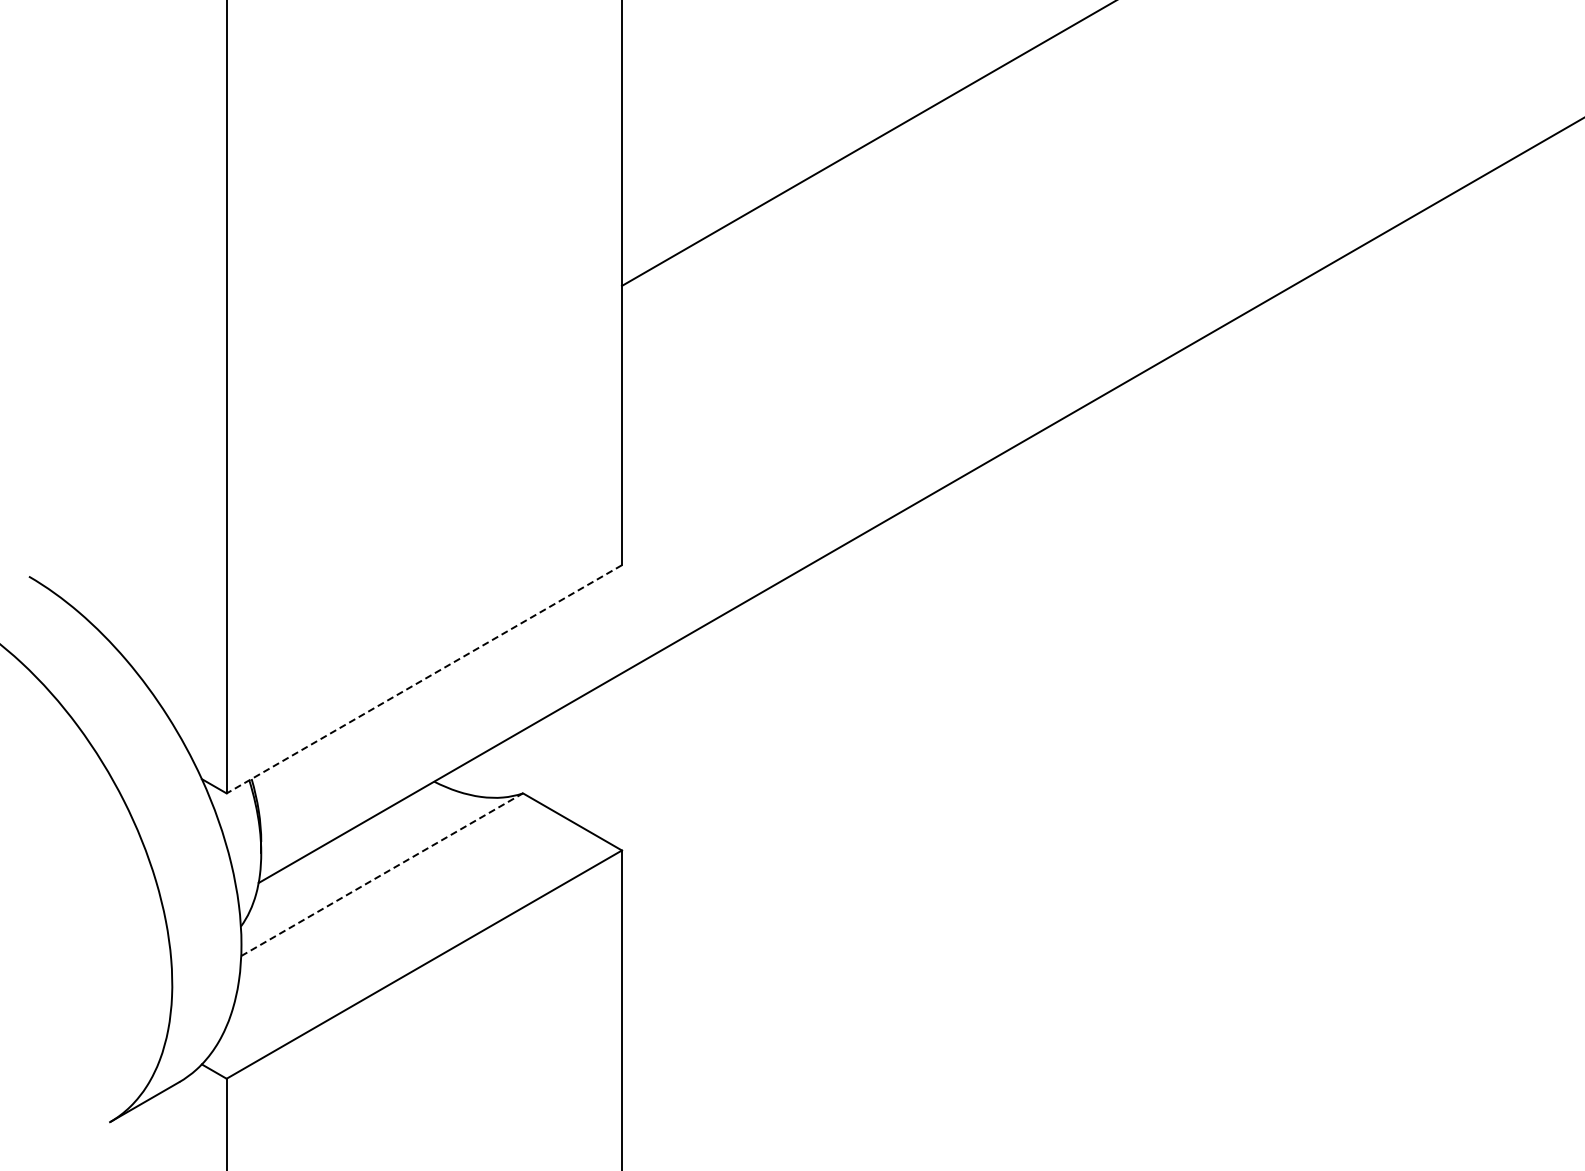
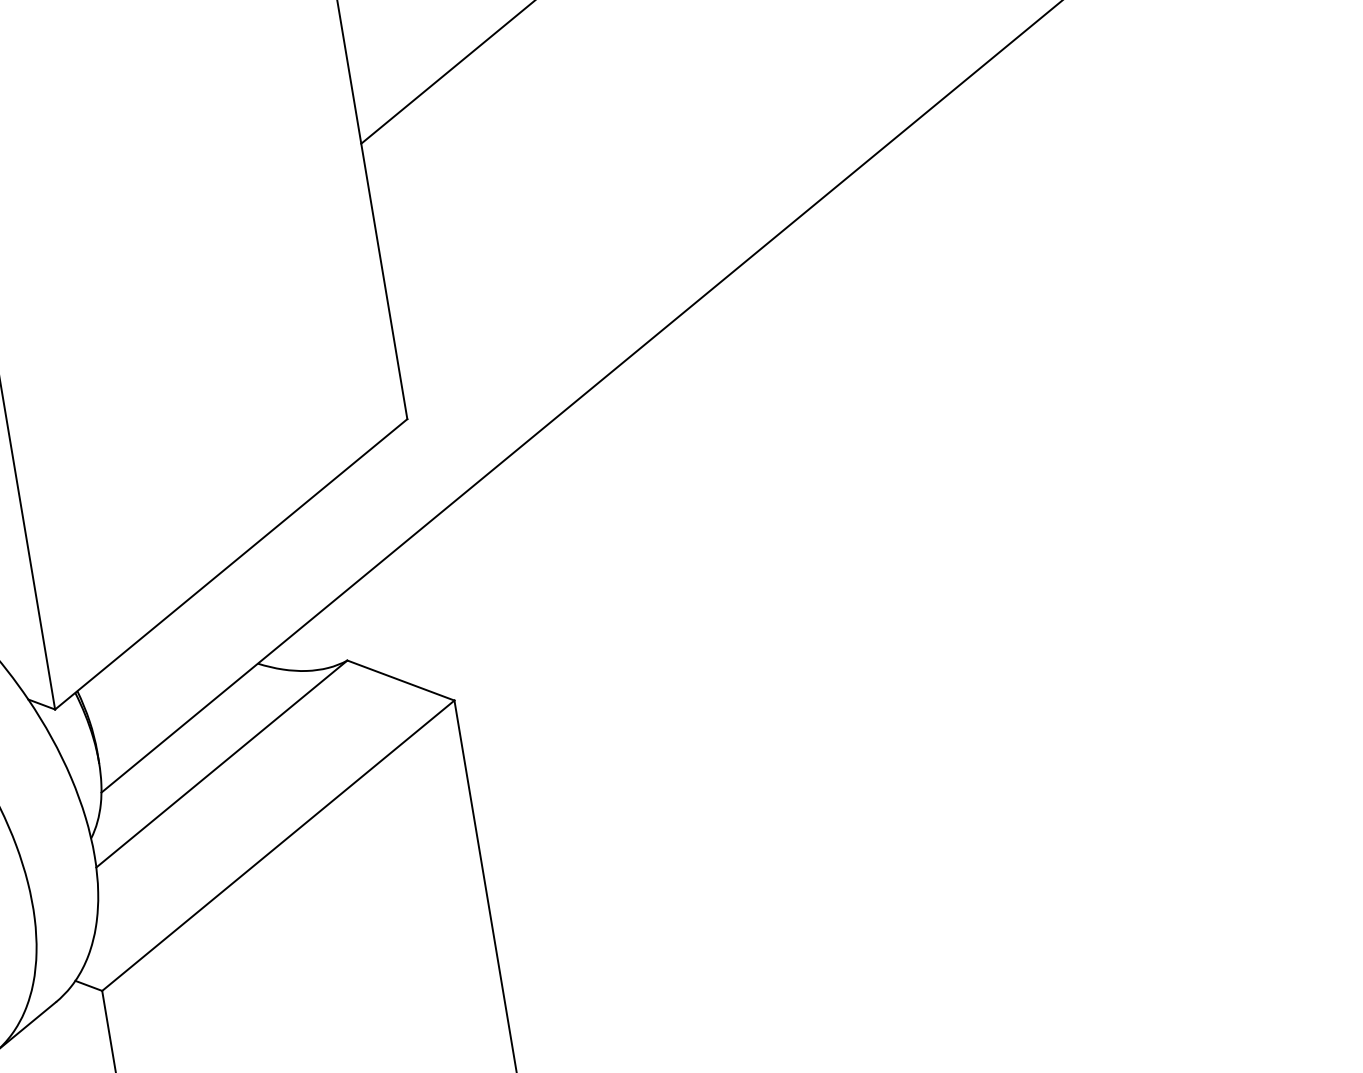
line: (423, 679) -> (230, 564), dashed -> solid
line: (382, 874) -> (222, 763), dashed -> solid

